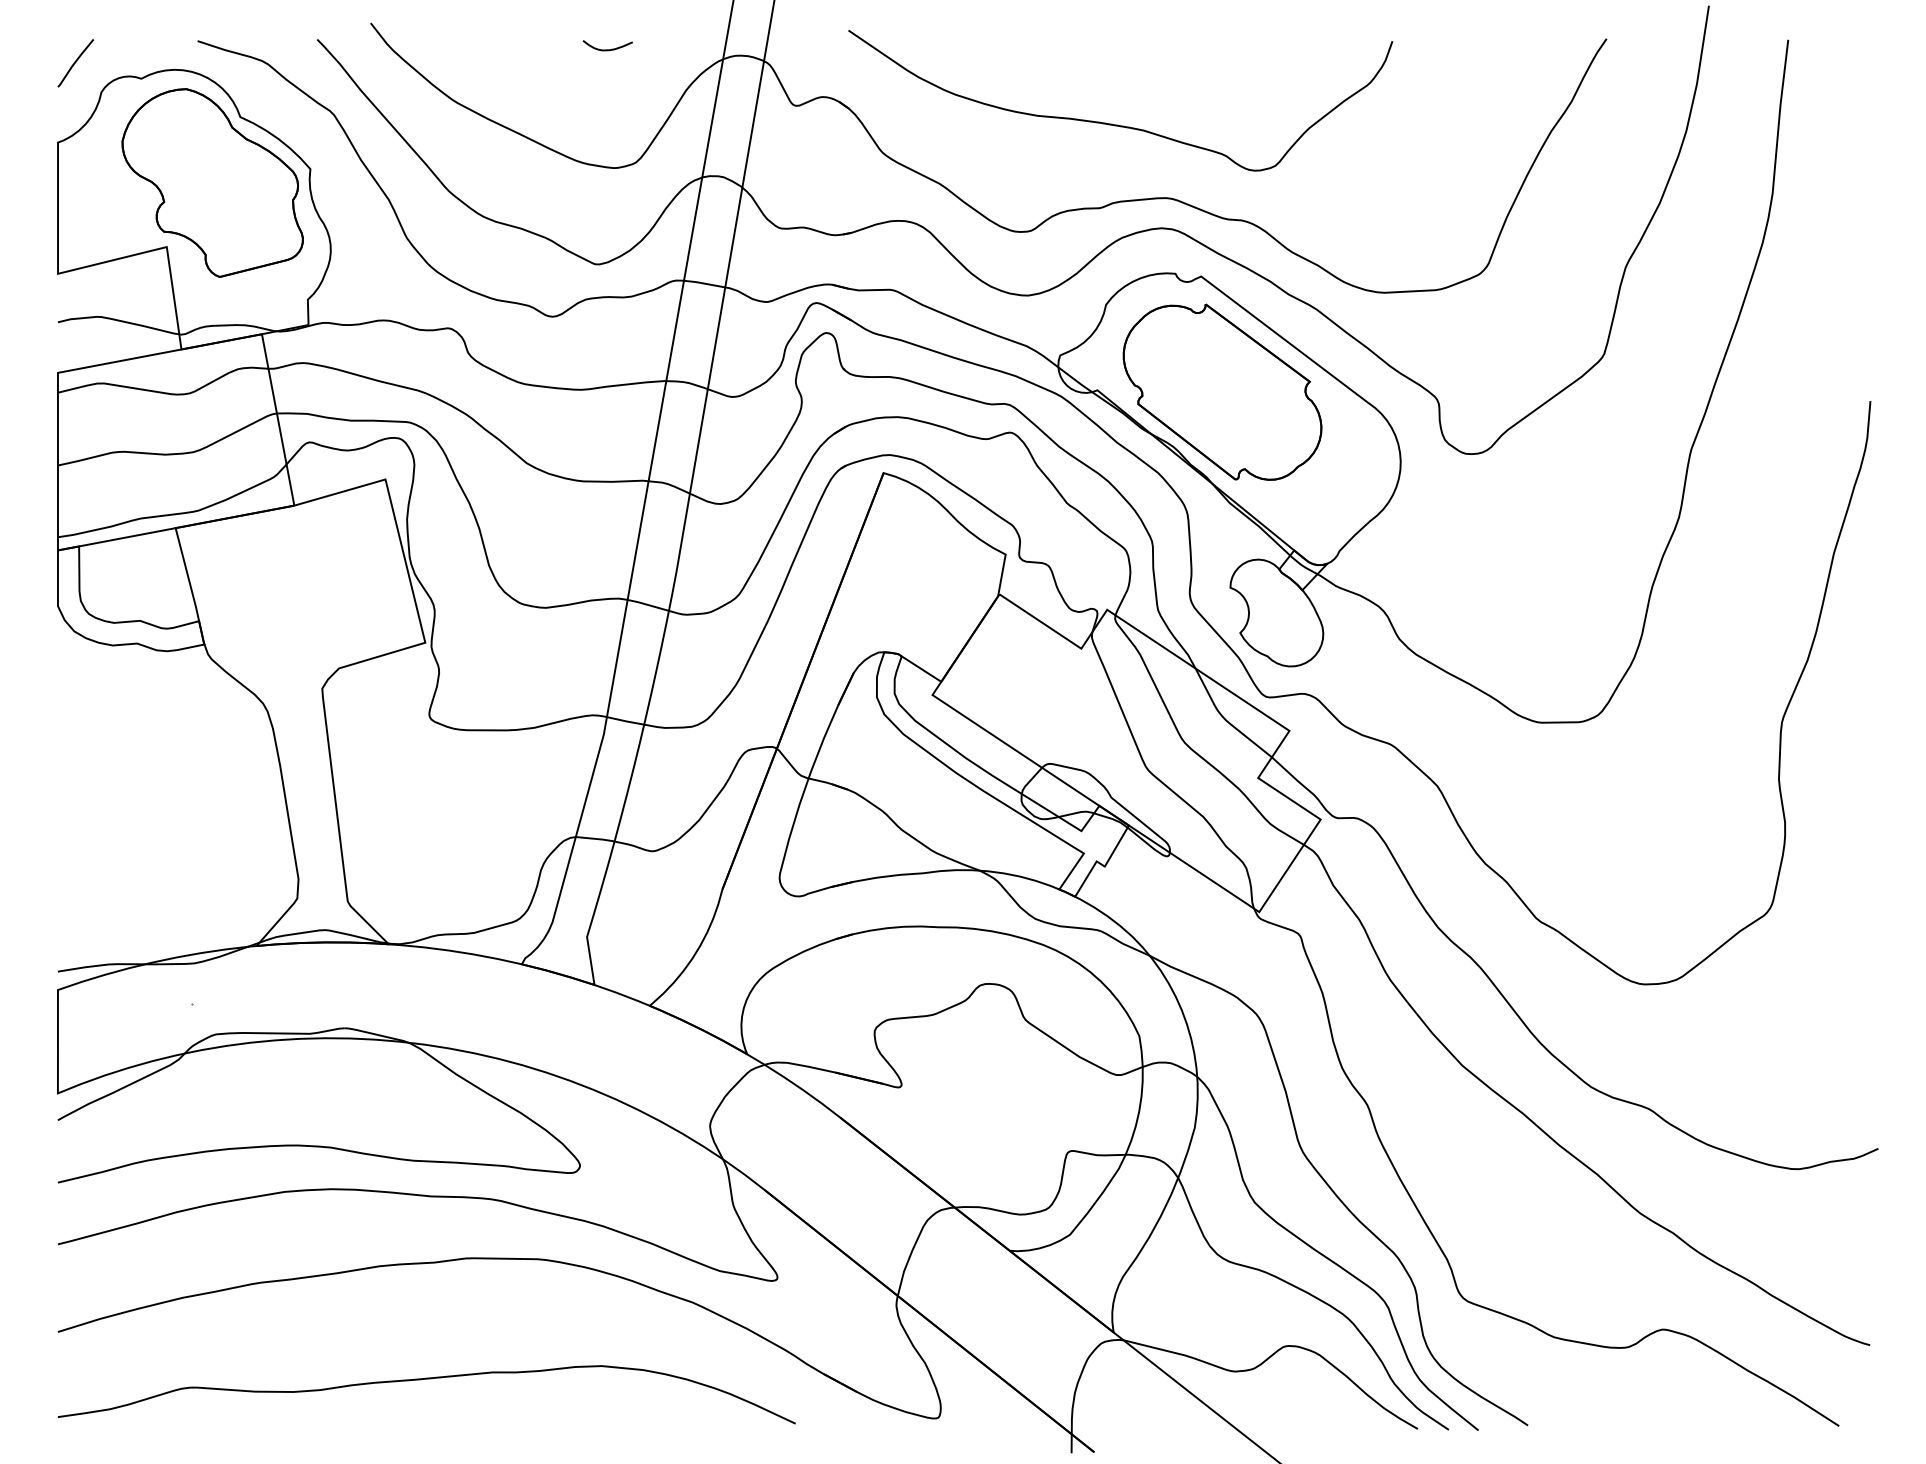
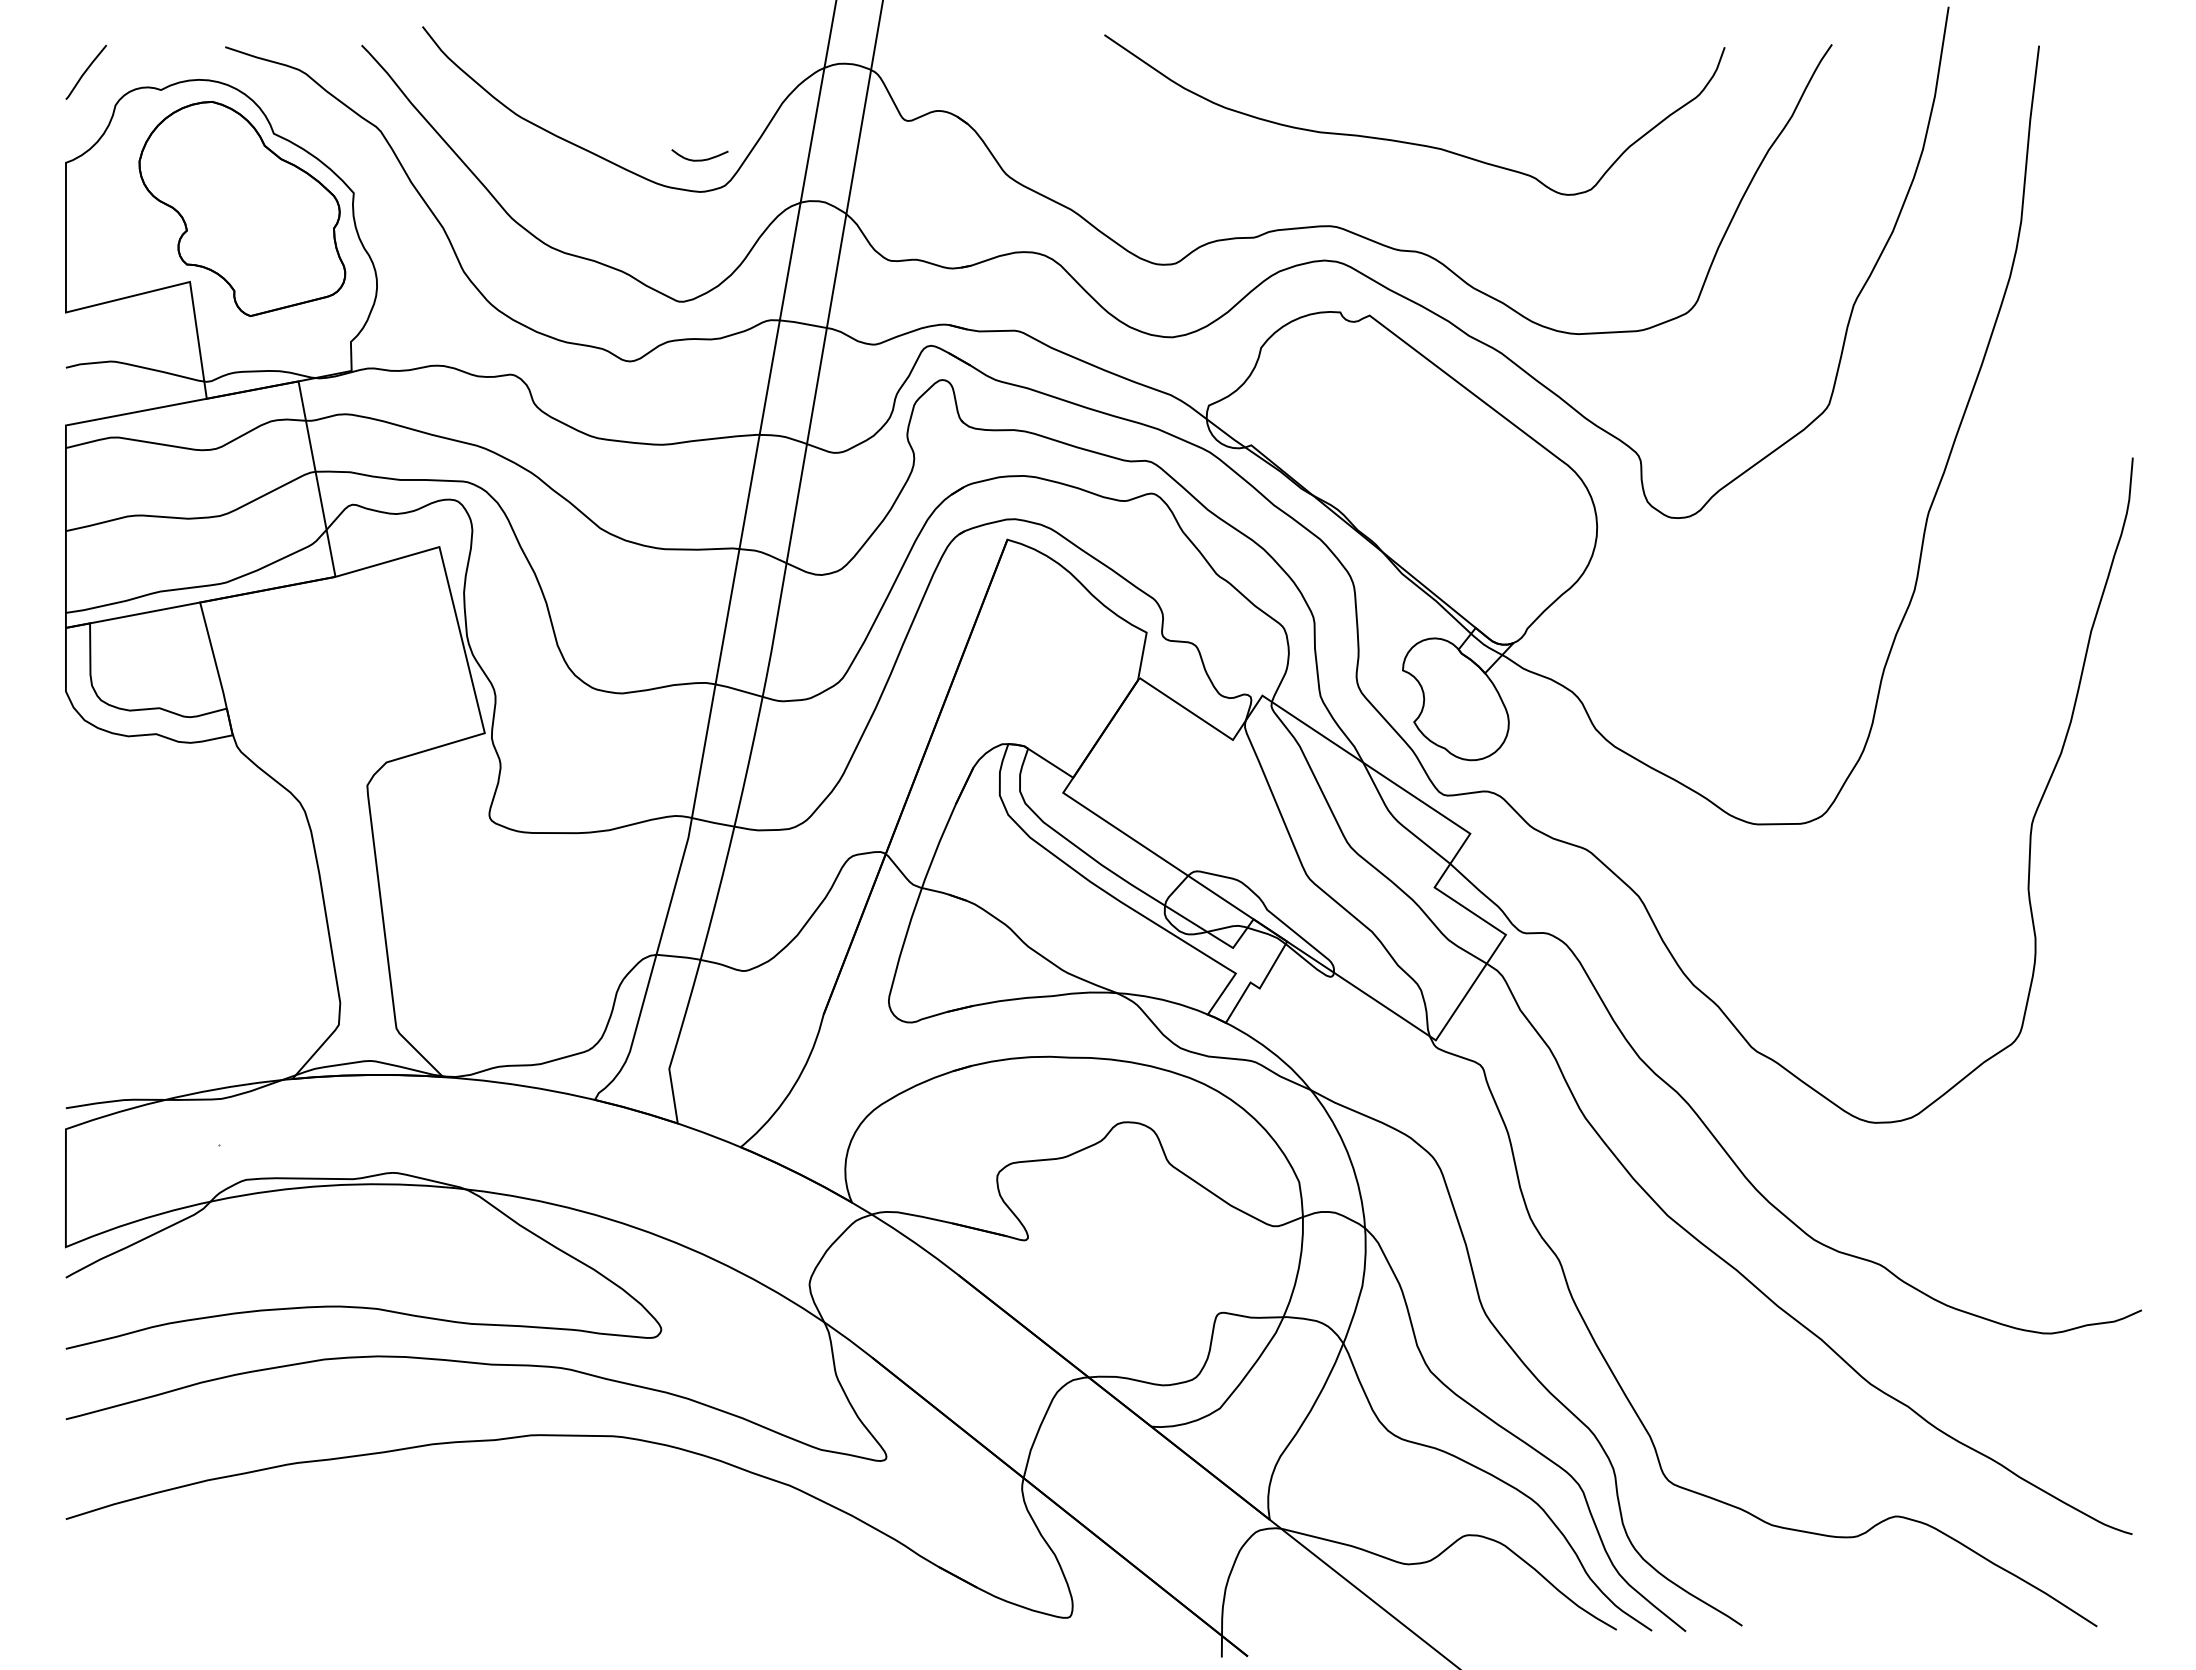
curve: (607, 49) -> (699, 159), moved
curve: (1118, 124) -> (1412, 142), moved
part: (1222, 392) -> (1393, 447), removed
curve: (426, 1379) -> (486, 1573), removed

